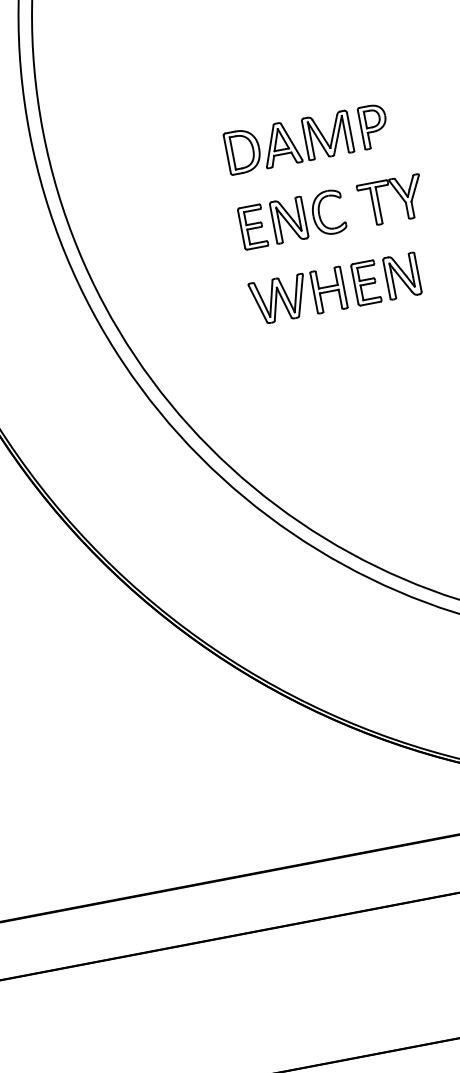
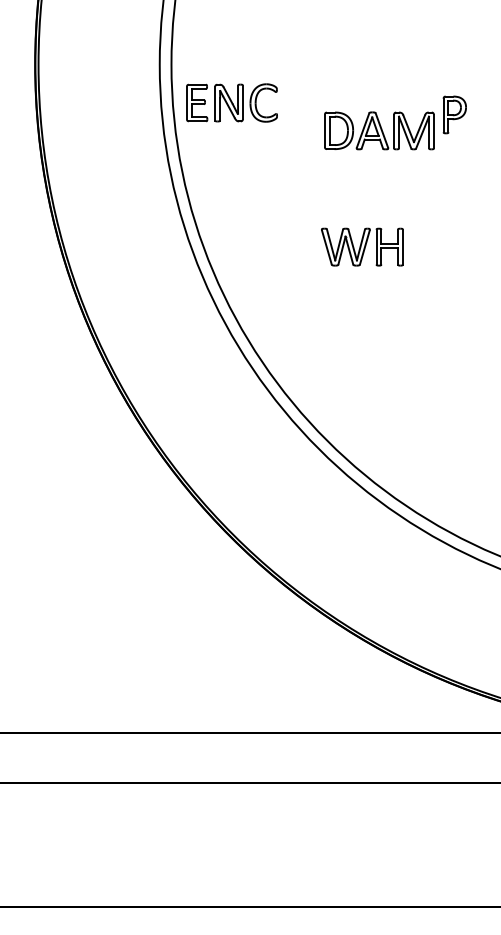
part: (288, 142) -> (379, 130), moved
part: (398, 195) -> (464, 177), removed
part: (291, 219) -> (231, 102), moved
part: (386, 278) -> (440, 246), removed

